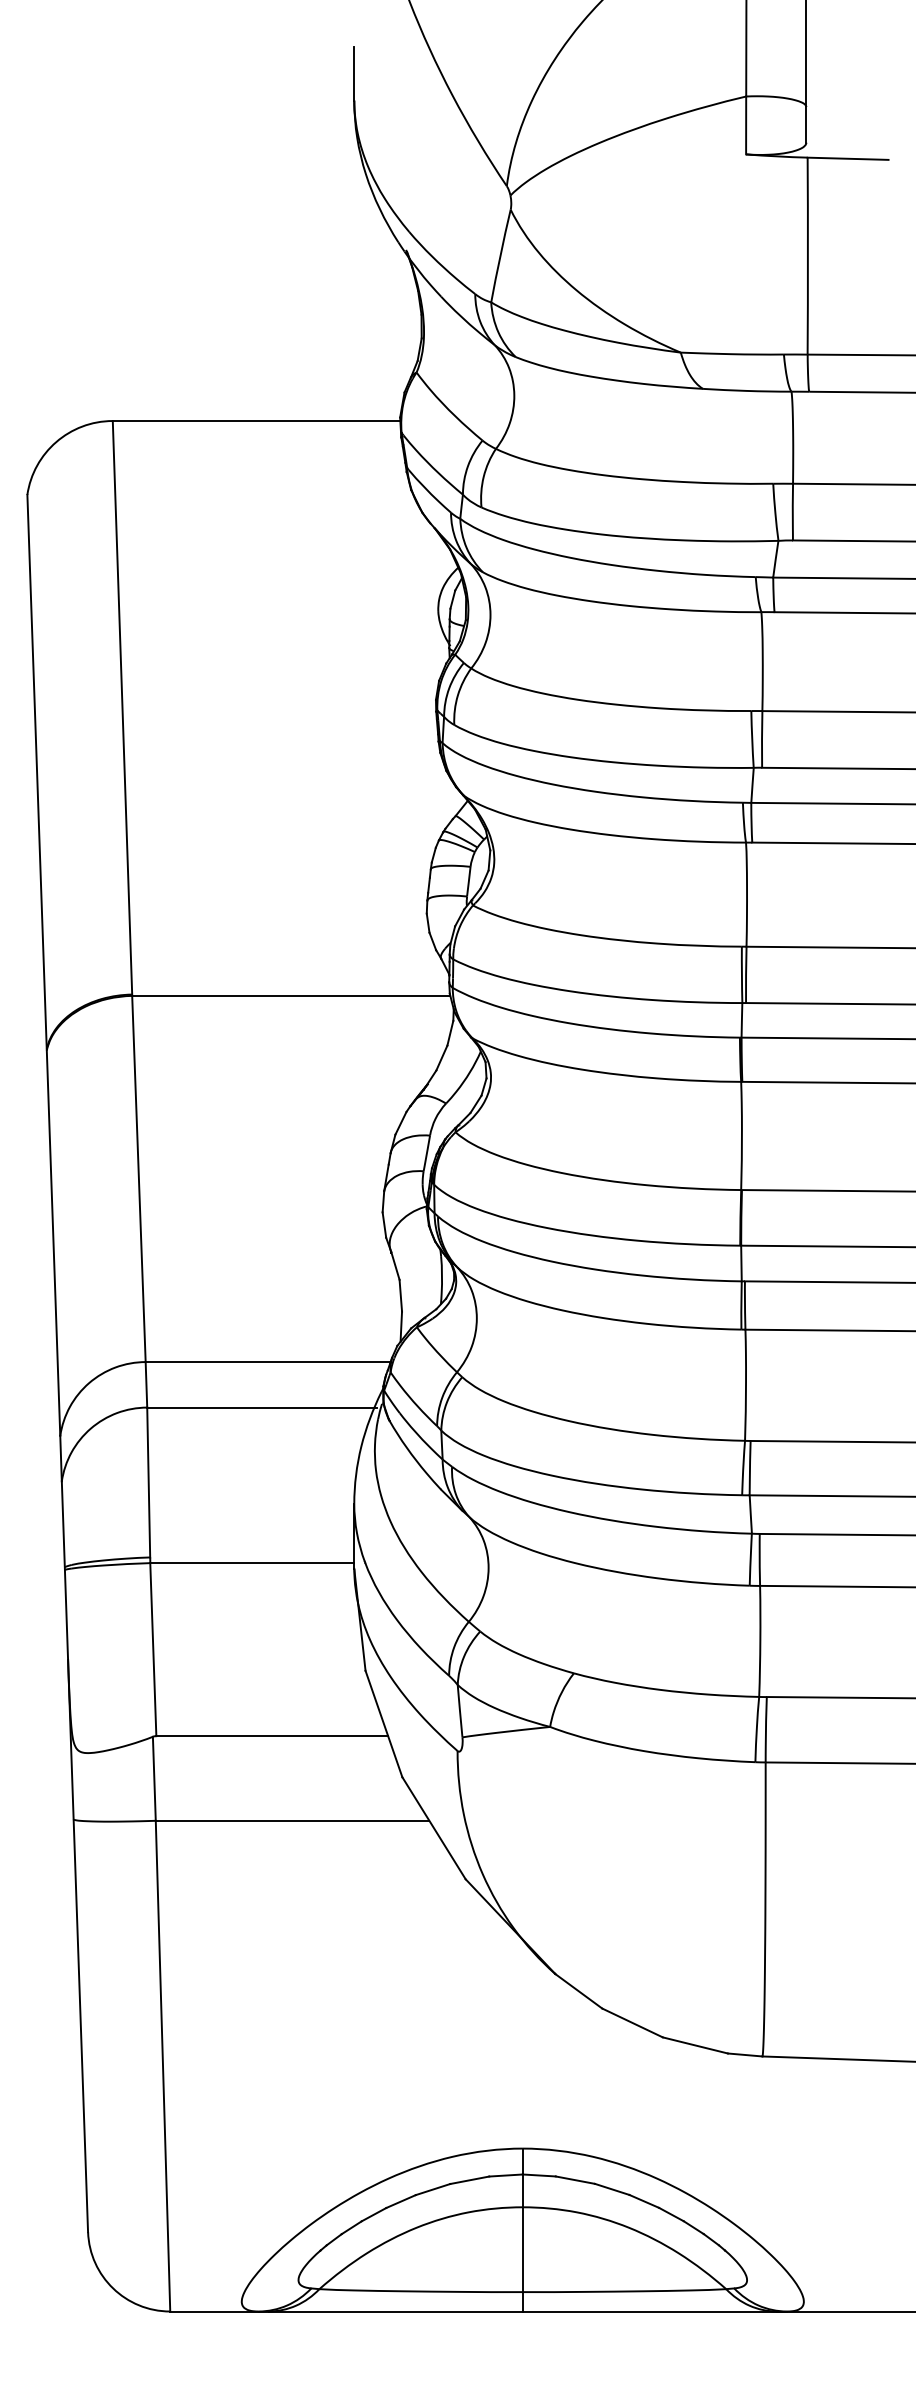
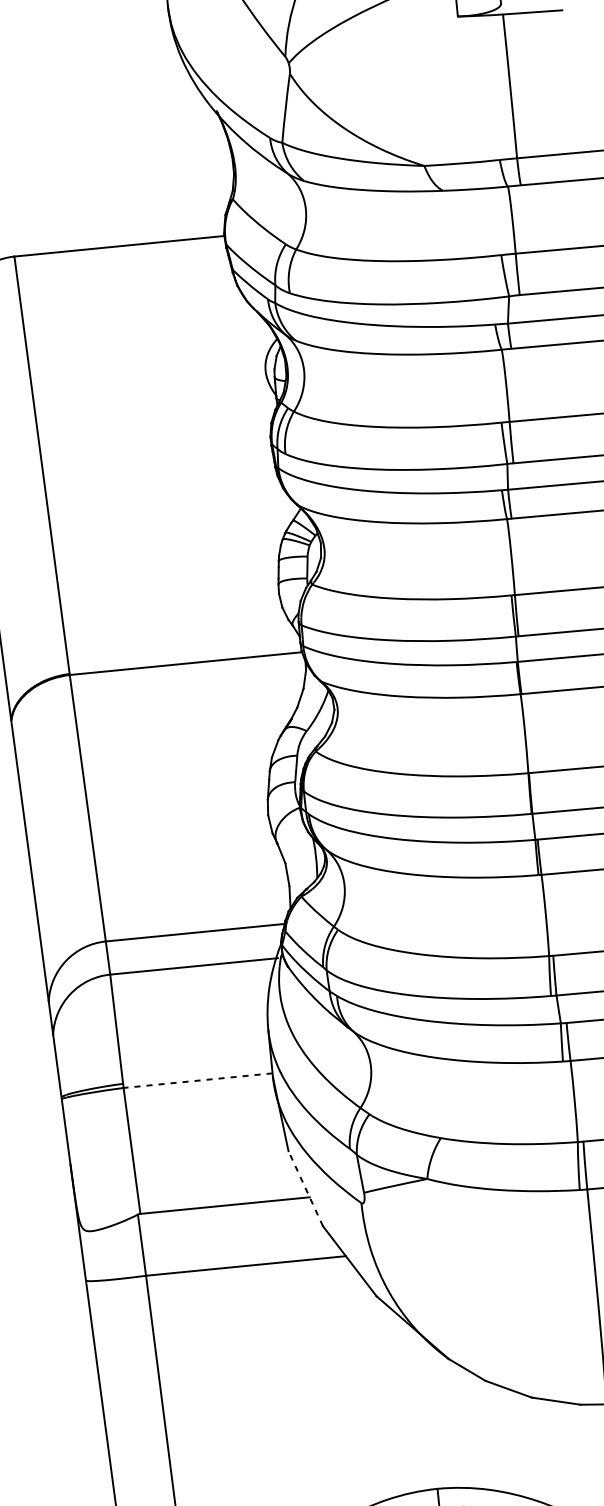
line: (251, 1563) -> (197, 1080), solid -> dashed
line: (383, 1723) -> (305, 1188), solid -> dashed

